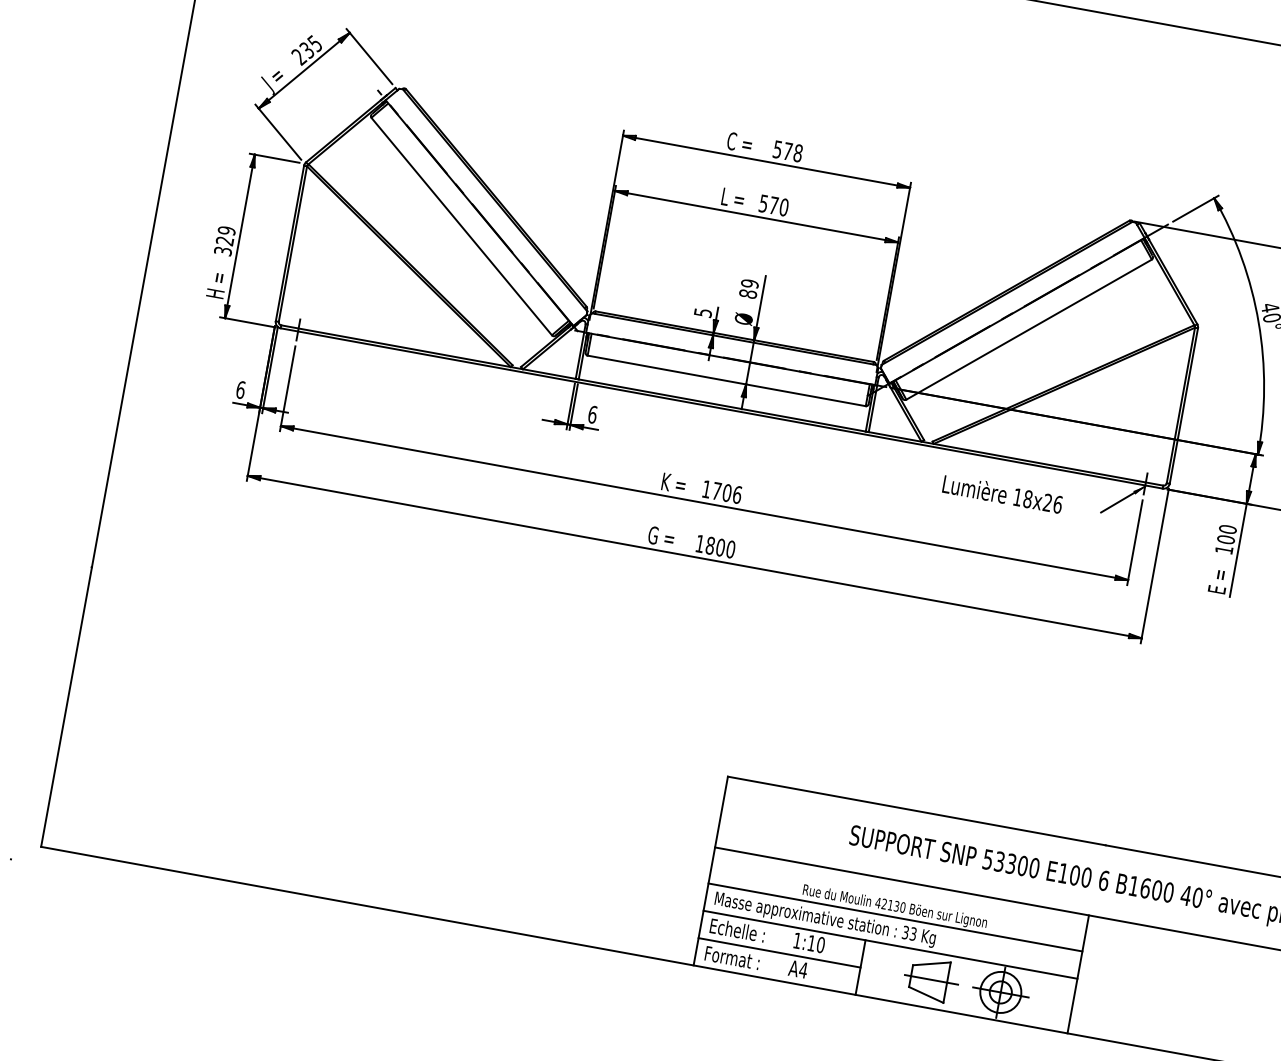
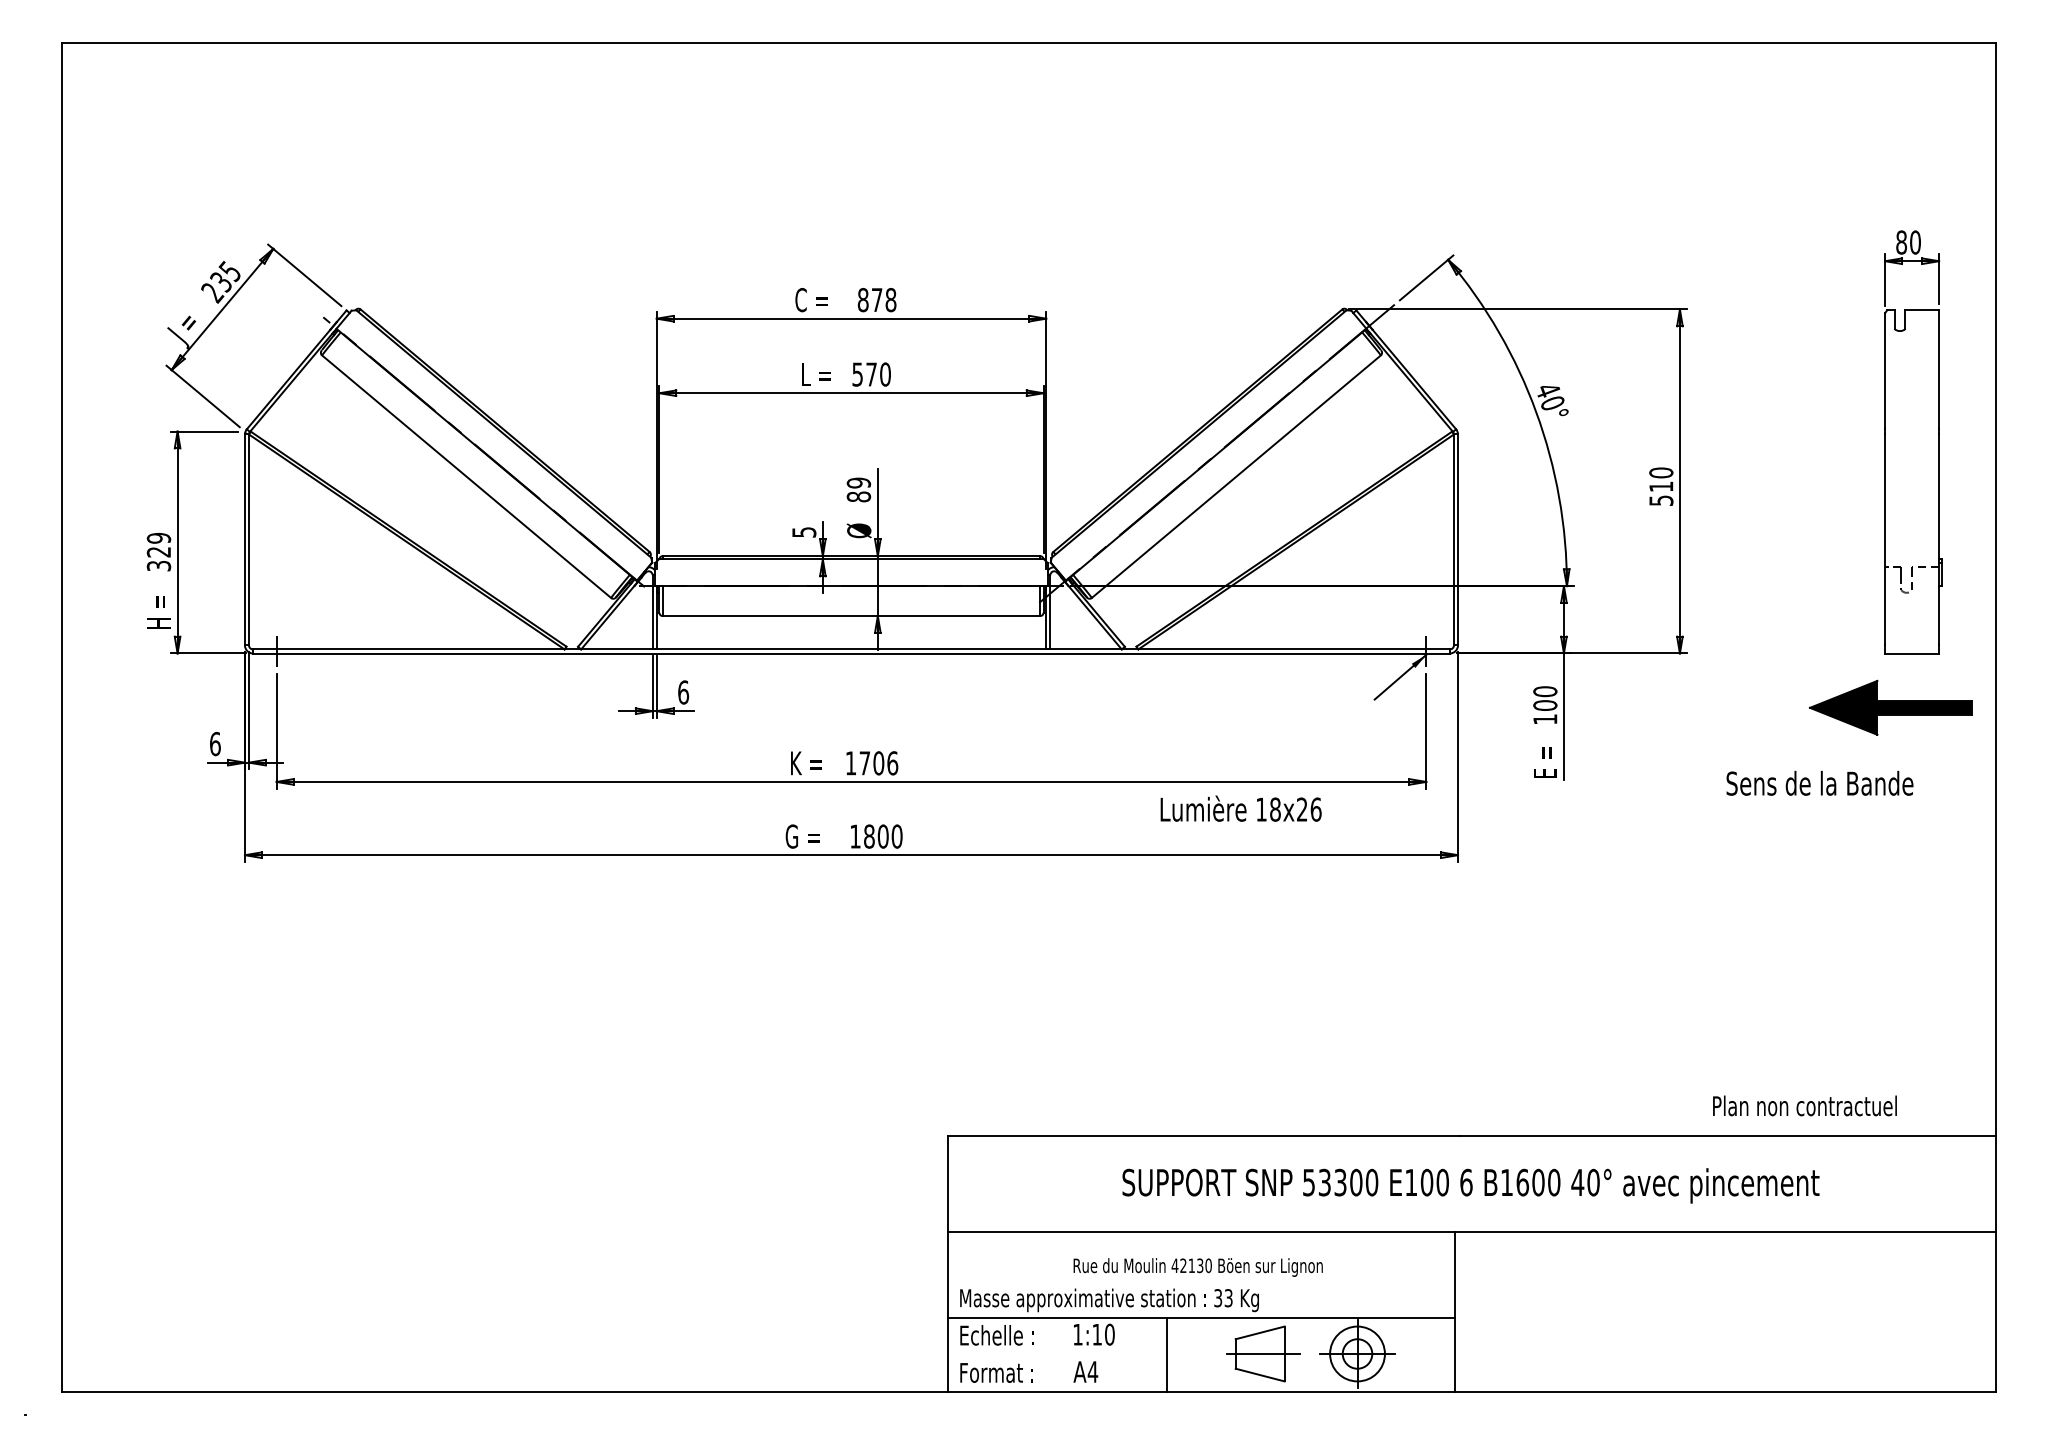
text: (777, 149) -> (862, 300), 578 -> 878
text: (1002, 493) -> (1240, 808), moved
line: (894, 917) -> (1200, 1280), removed
line: (779, 952) -> (1057, 1354), removed

